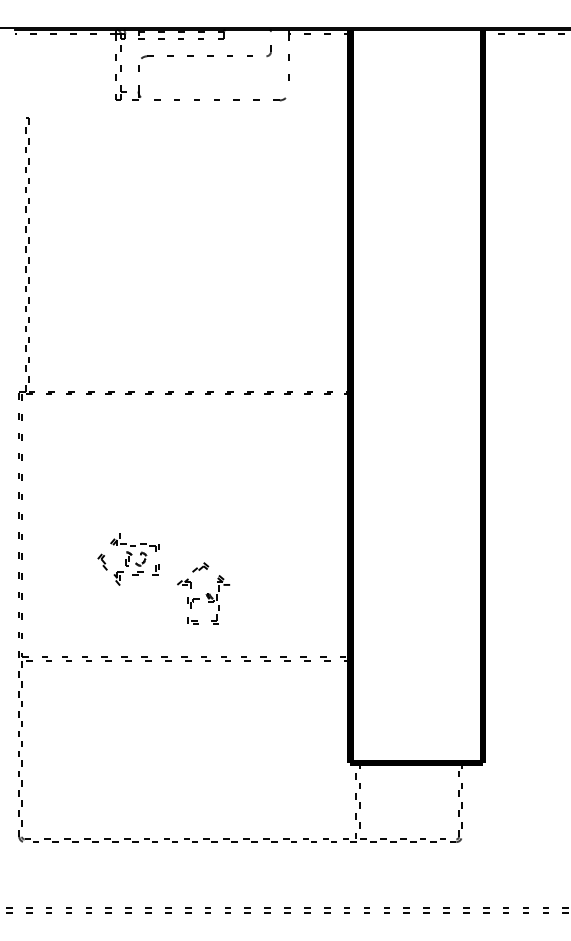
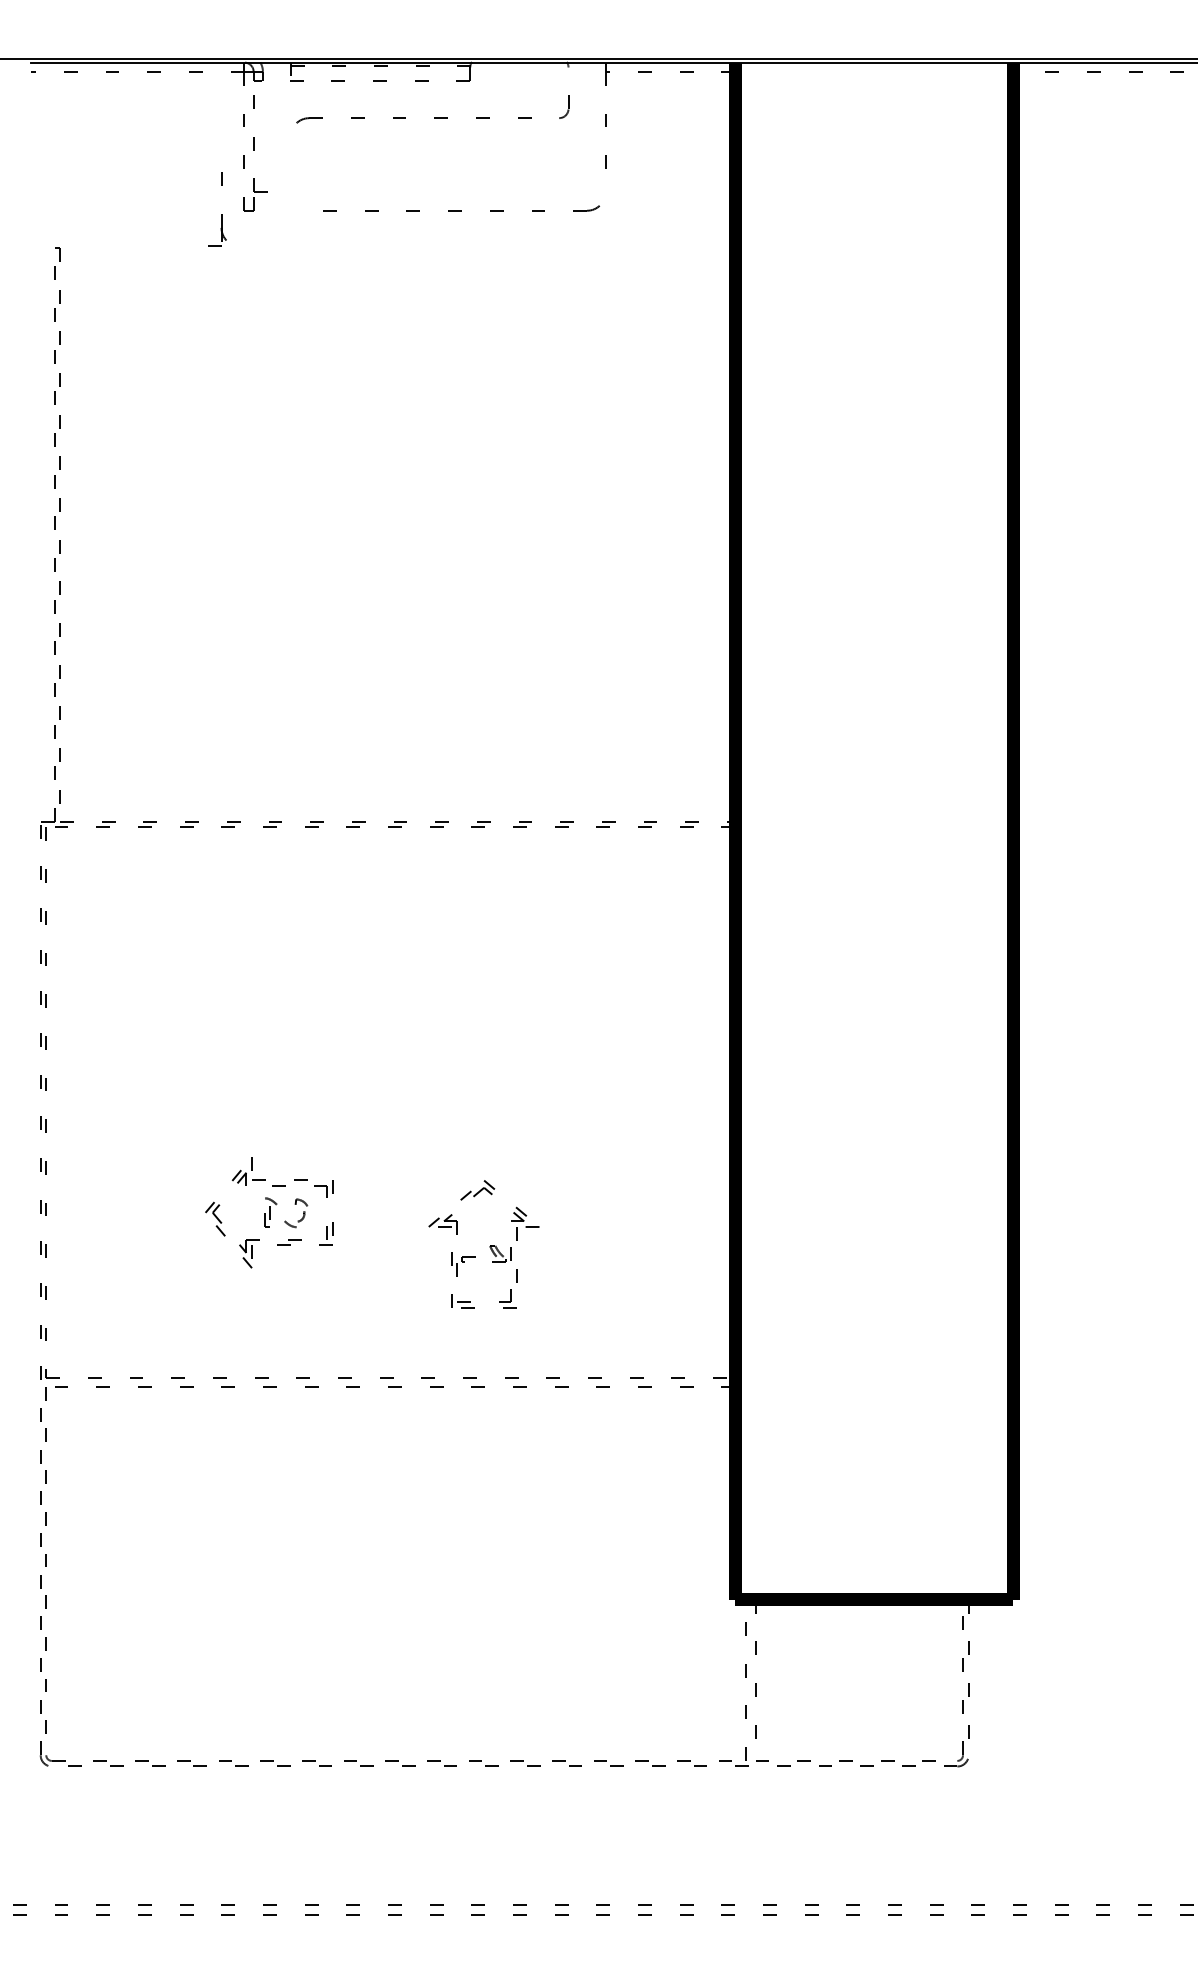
part: (136, 82) -> (217, 208), moved
part: (128, 559) -> (269, 1213), moved
part: (203, 593) -> (483, 1244), moved

